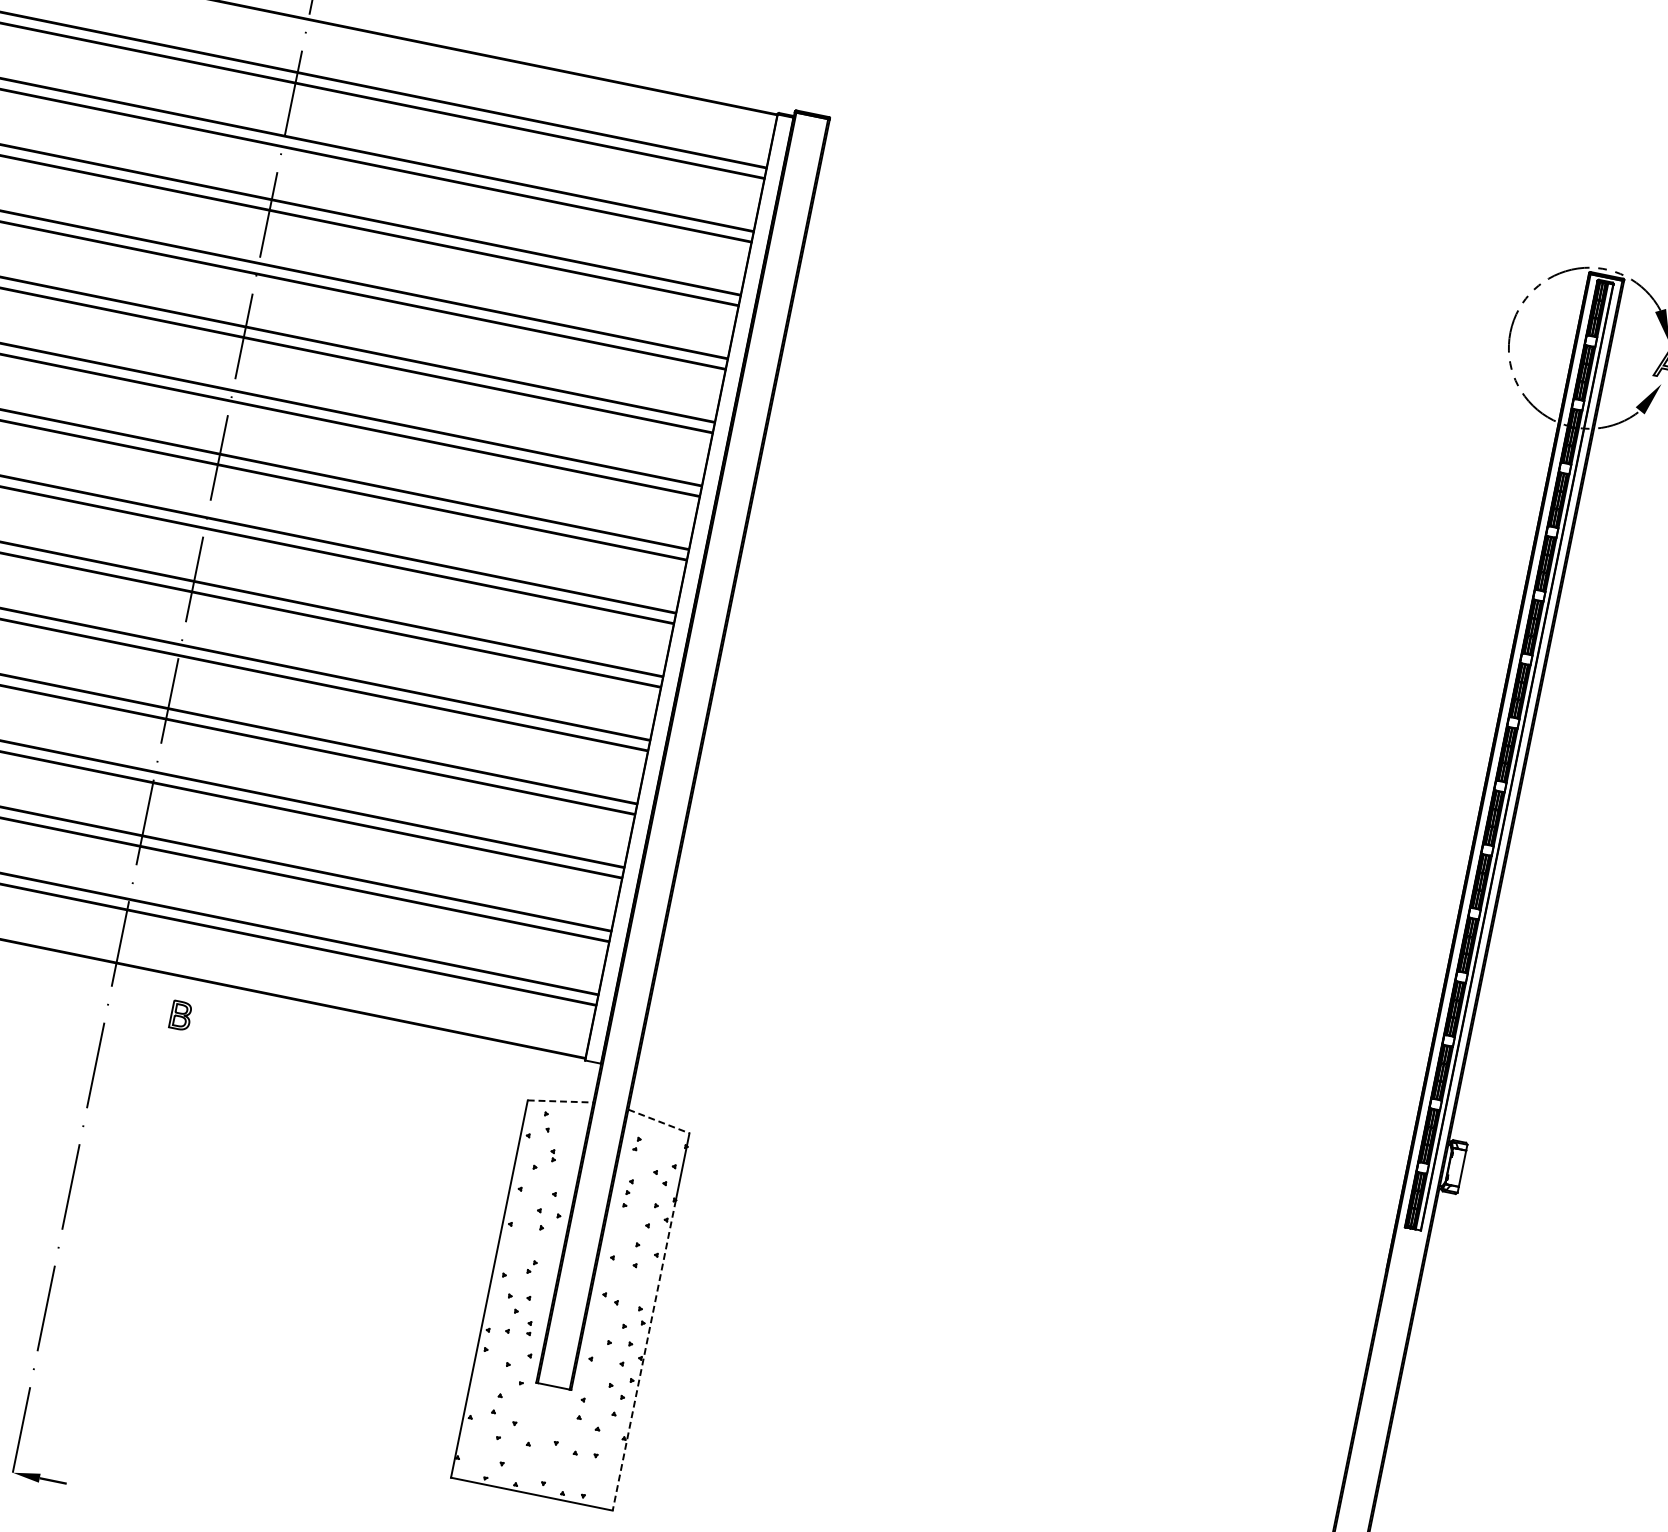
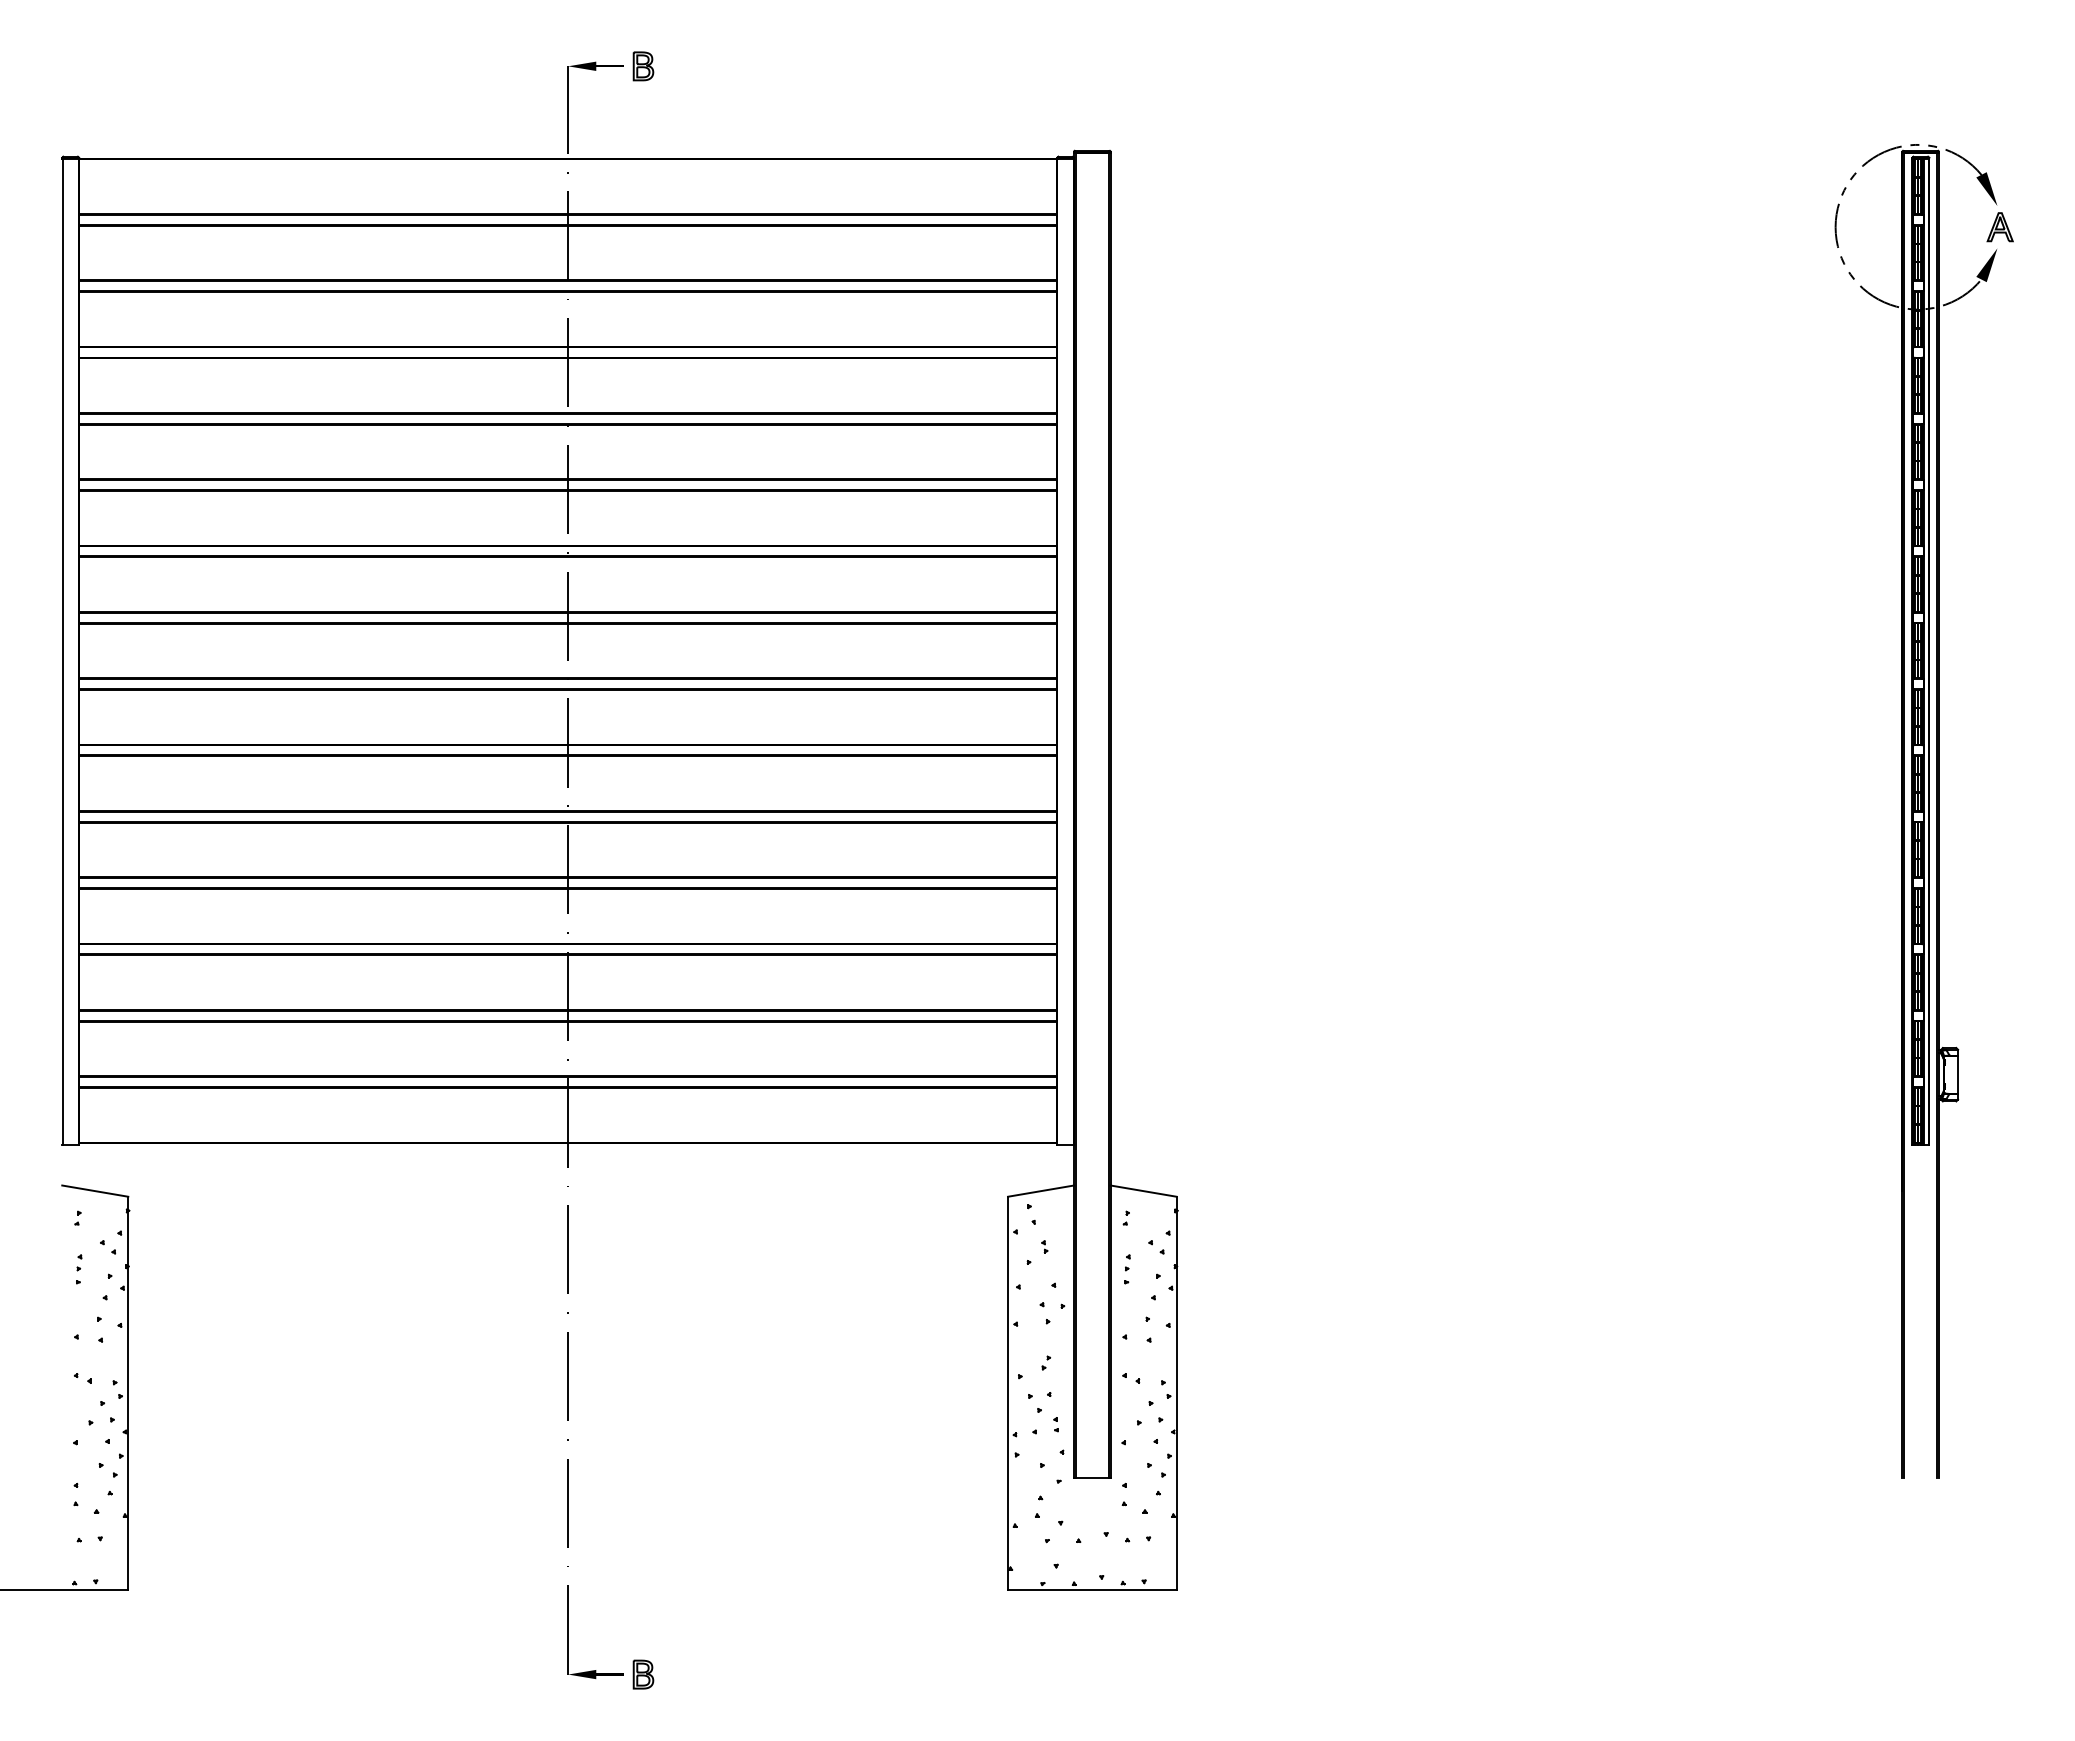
part: (181, 1015) -> (643, 1674), moved
line: (560, 1101) -> (1041, 1191), dashed -> solid
line: (659, 1122) -> (1144, 1191), dashed -> solid
line: (644, 1355) -> (1176, 1428), dashed -> solid

